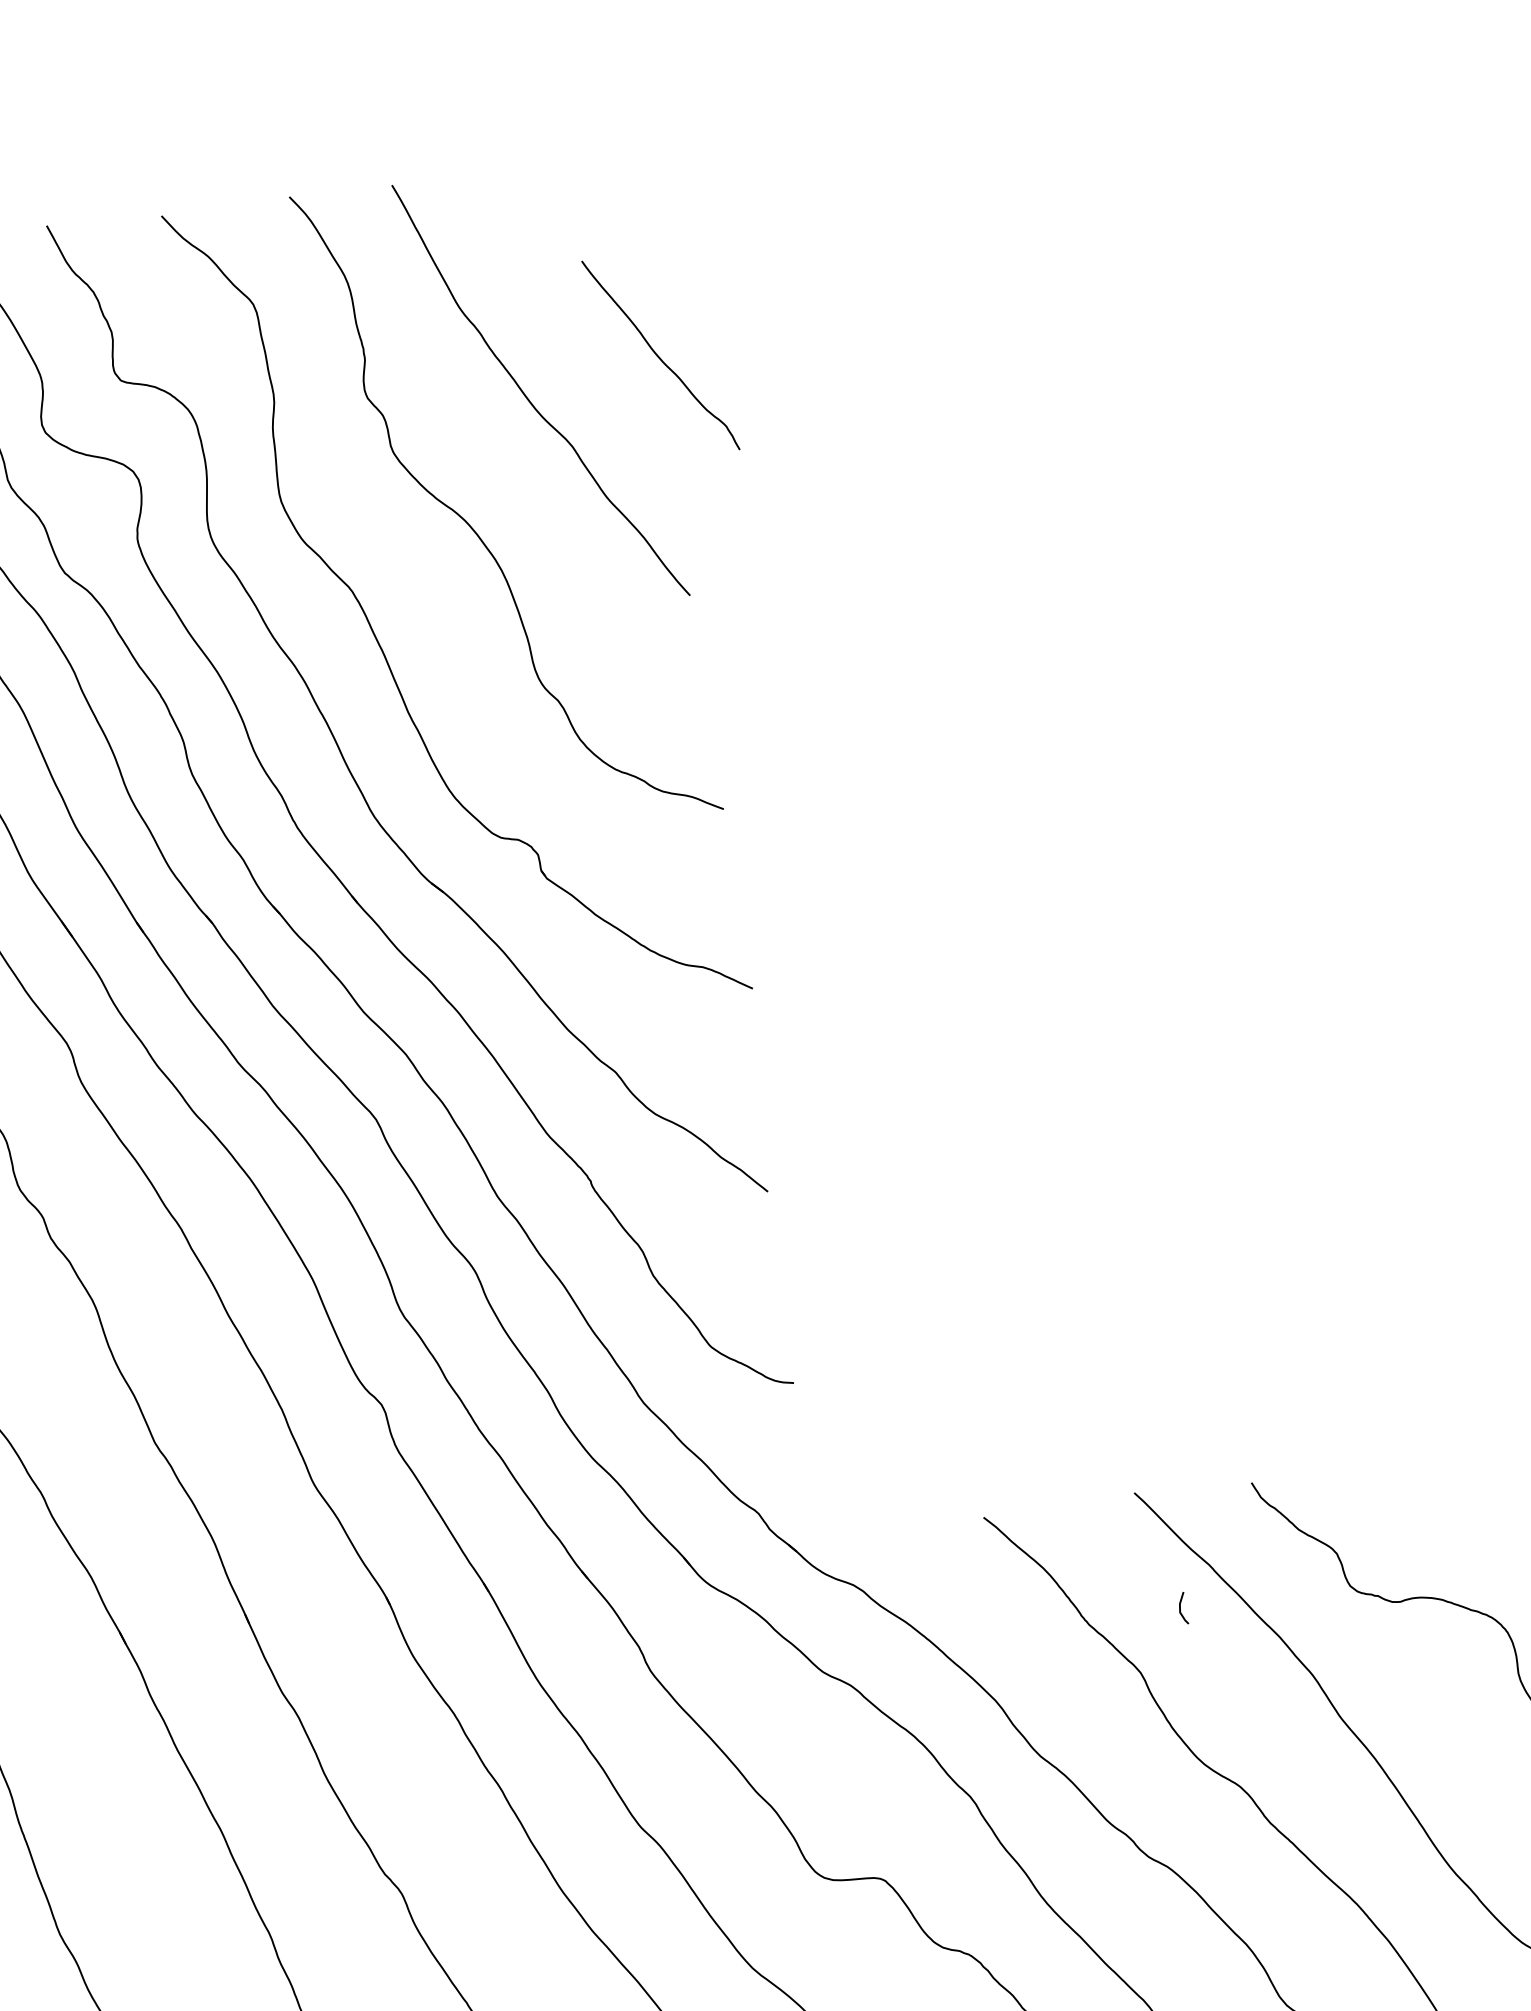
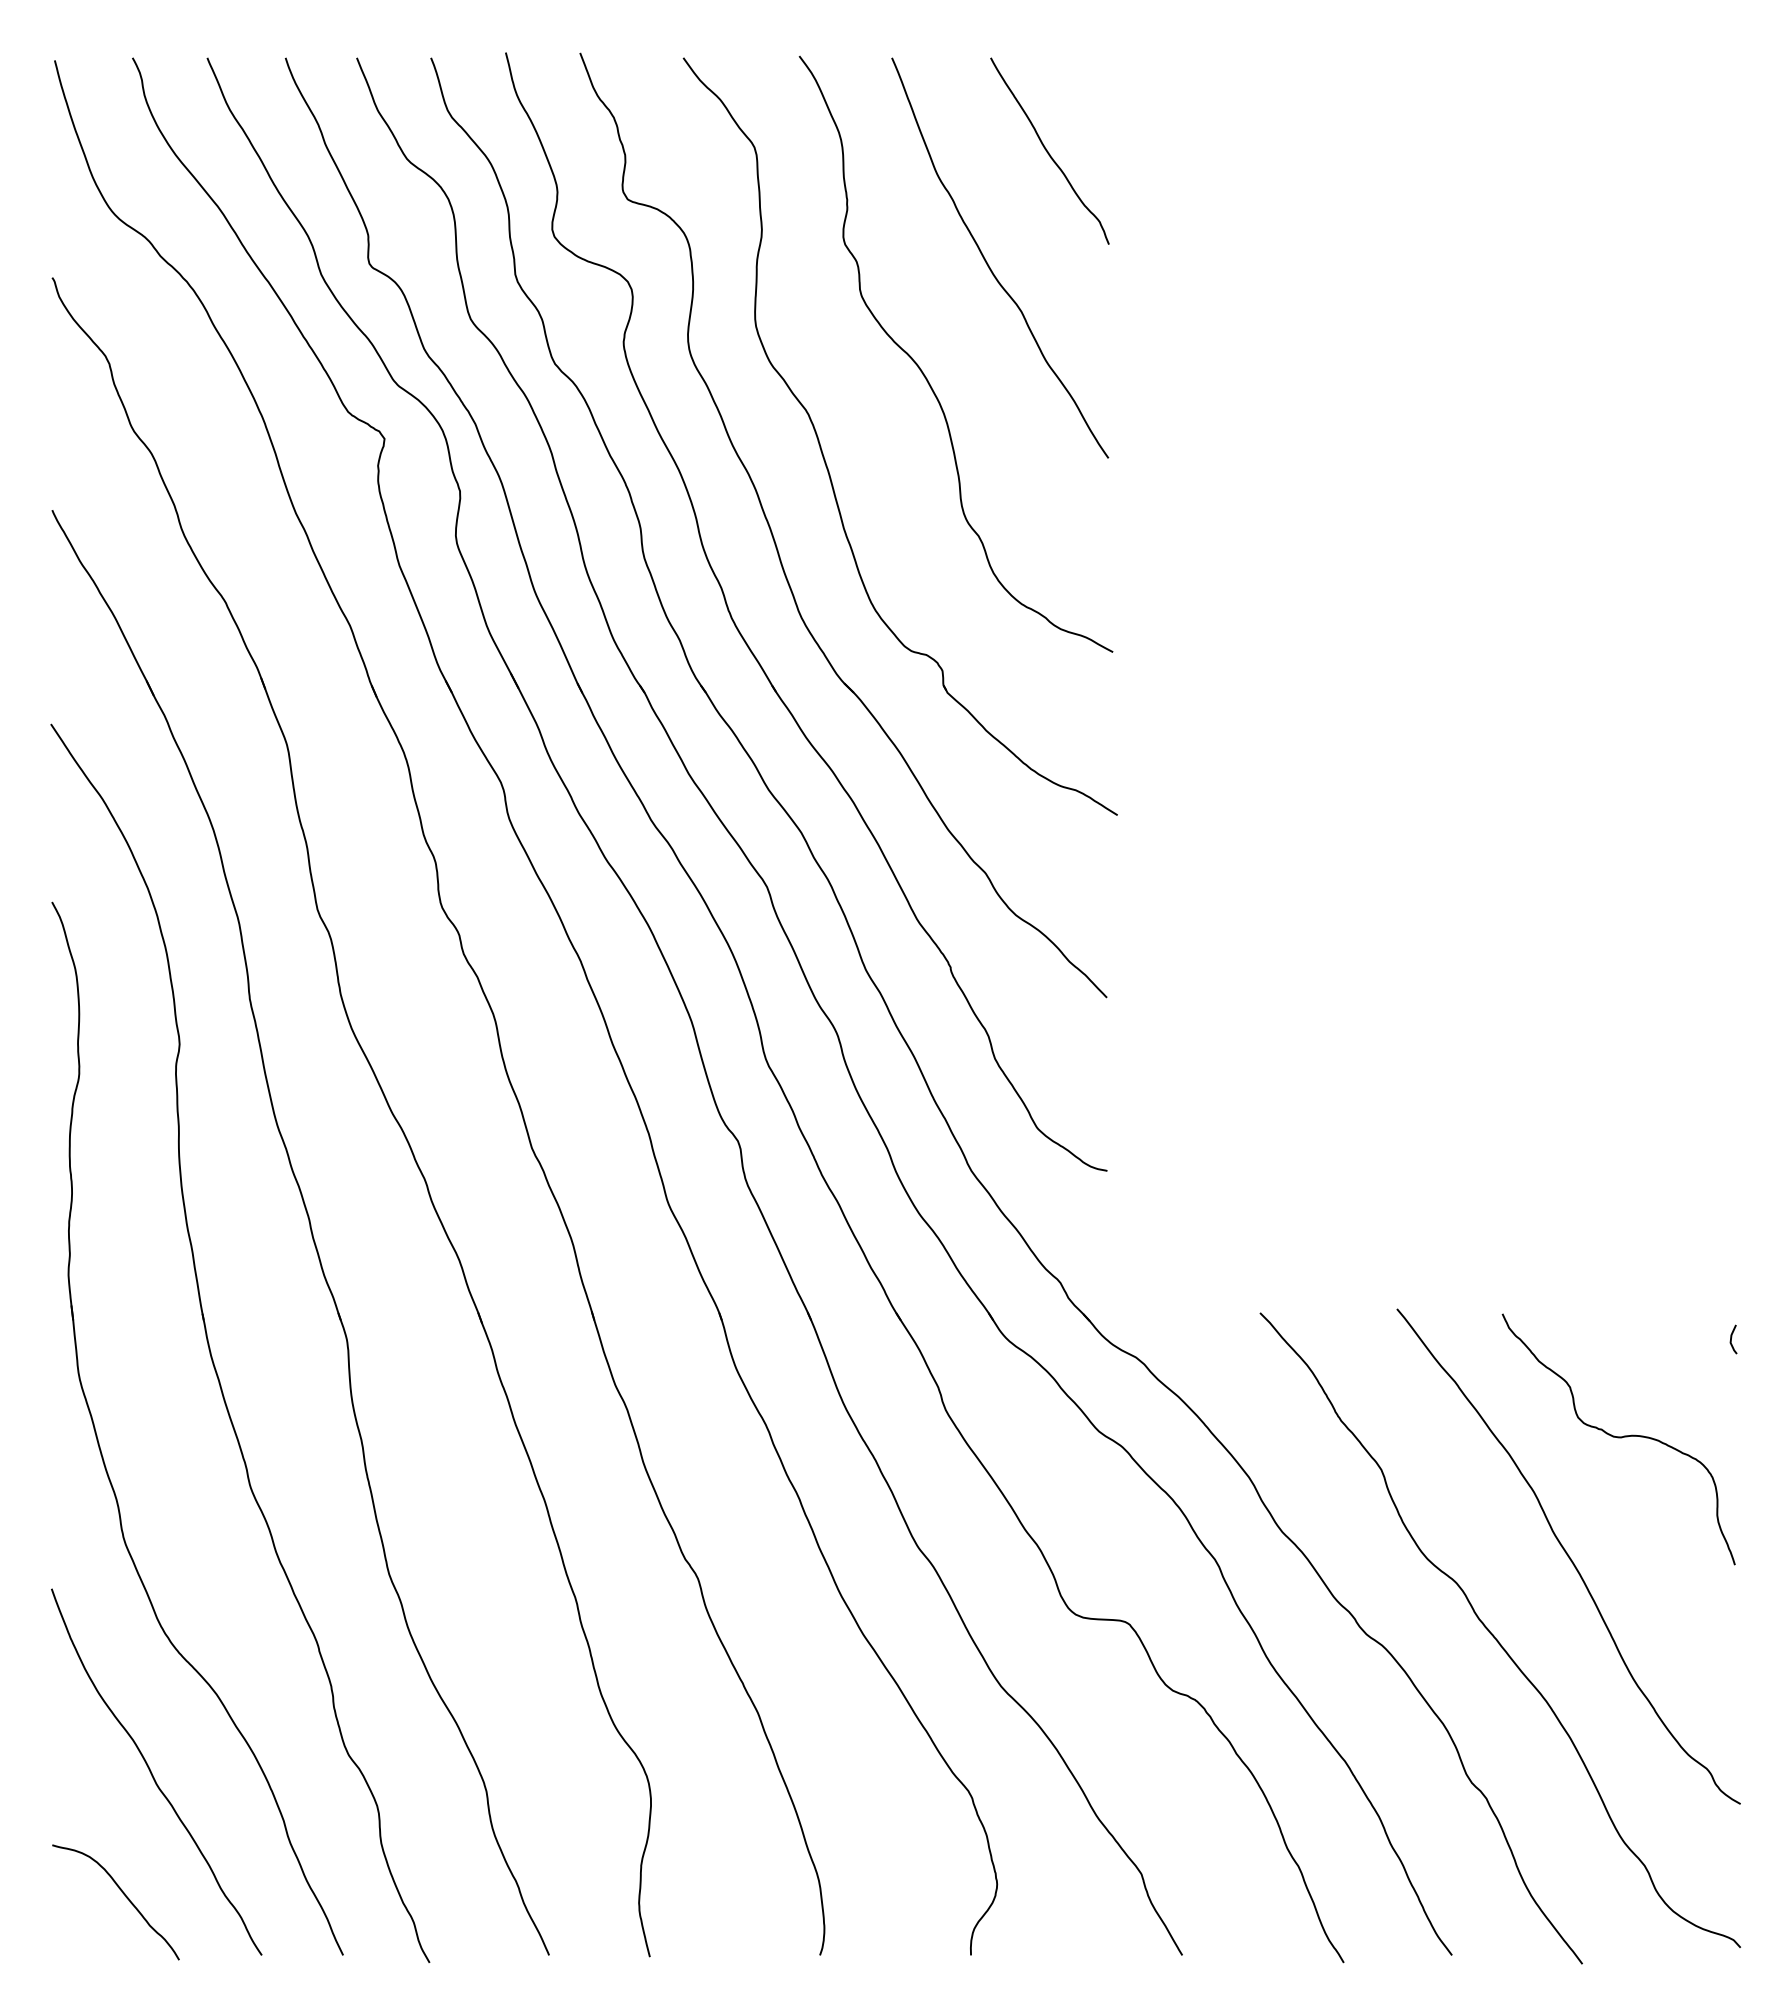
curve: (659, 356) -> (1048, 151), moved
curve: (1180, 1608) -> (1731, 1339), moved

